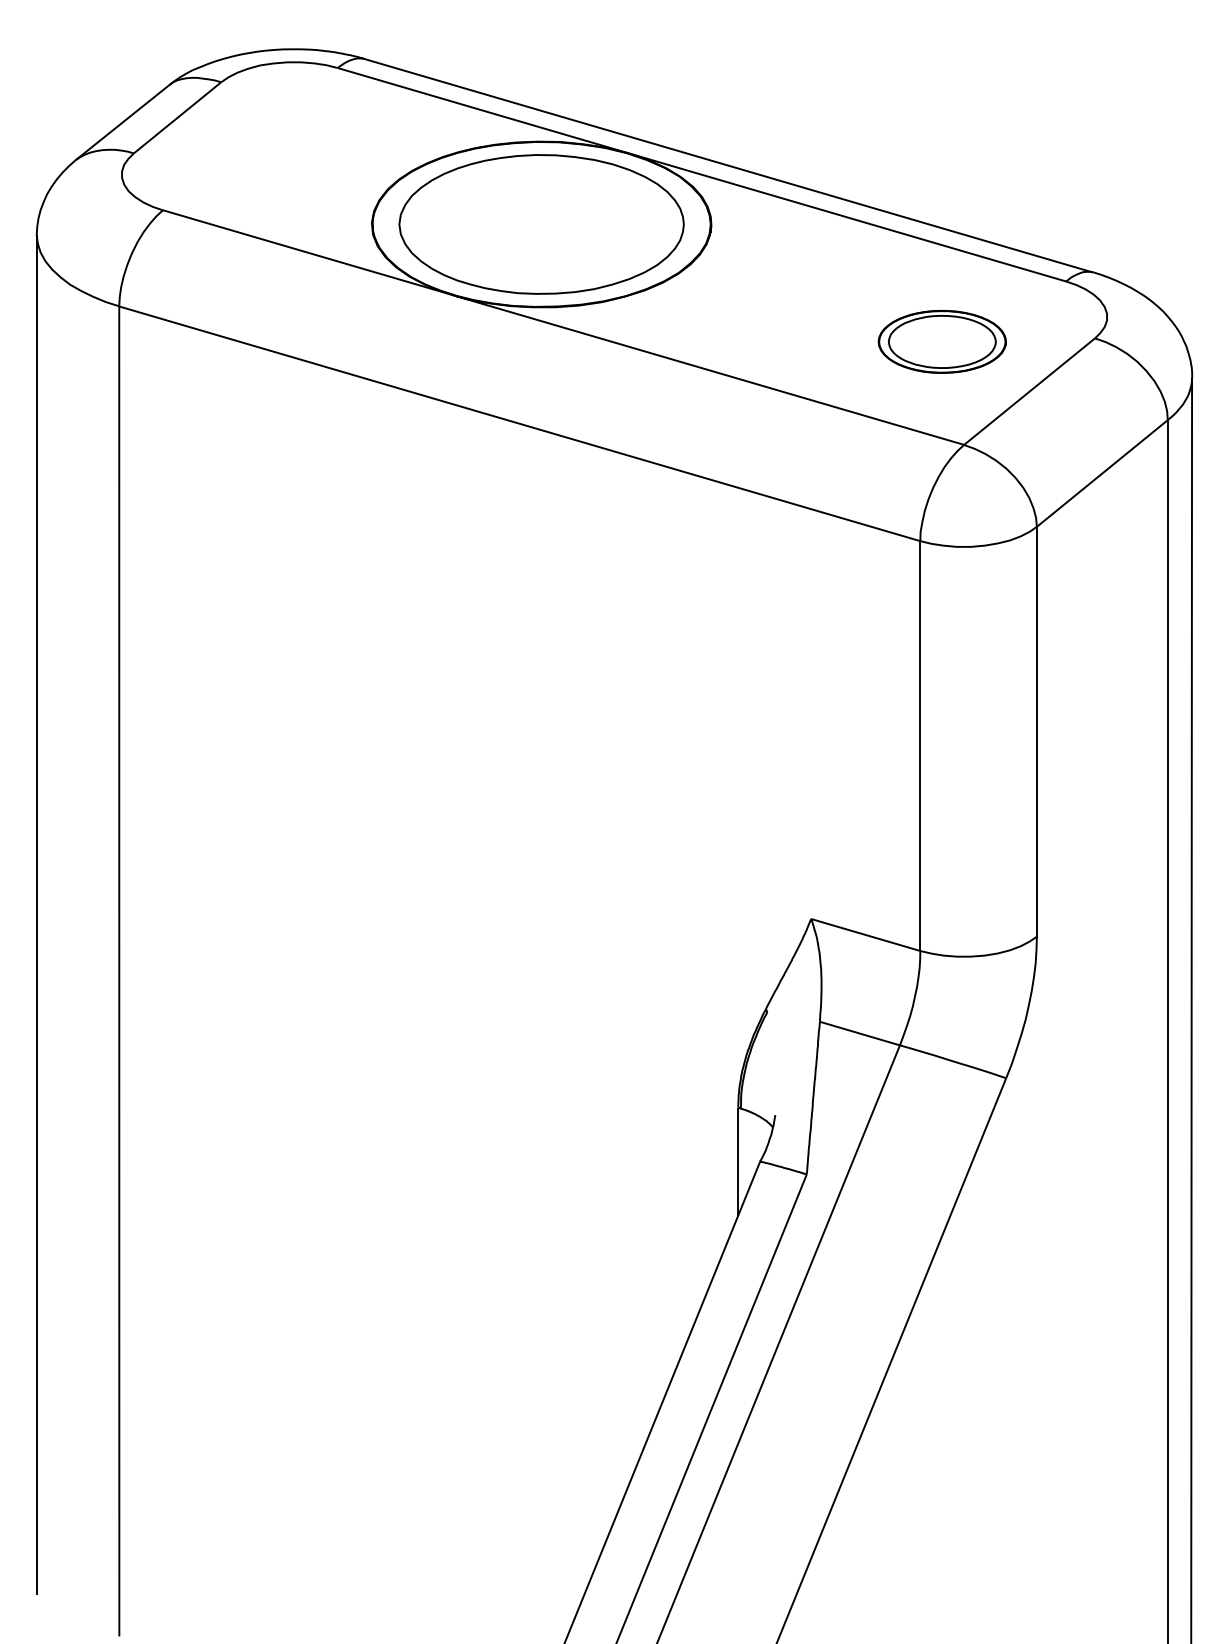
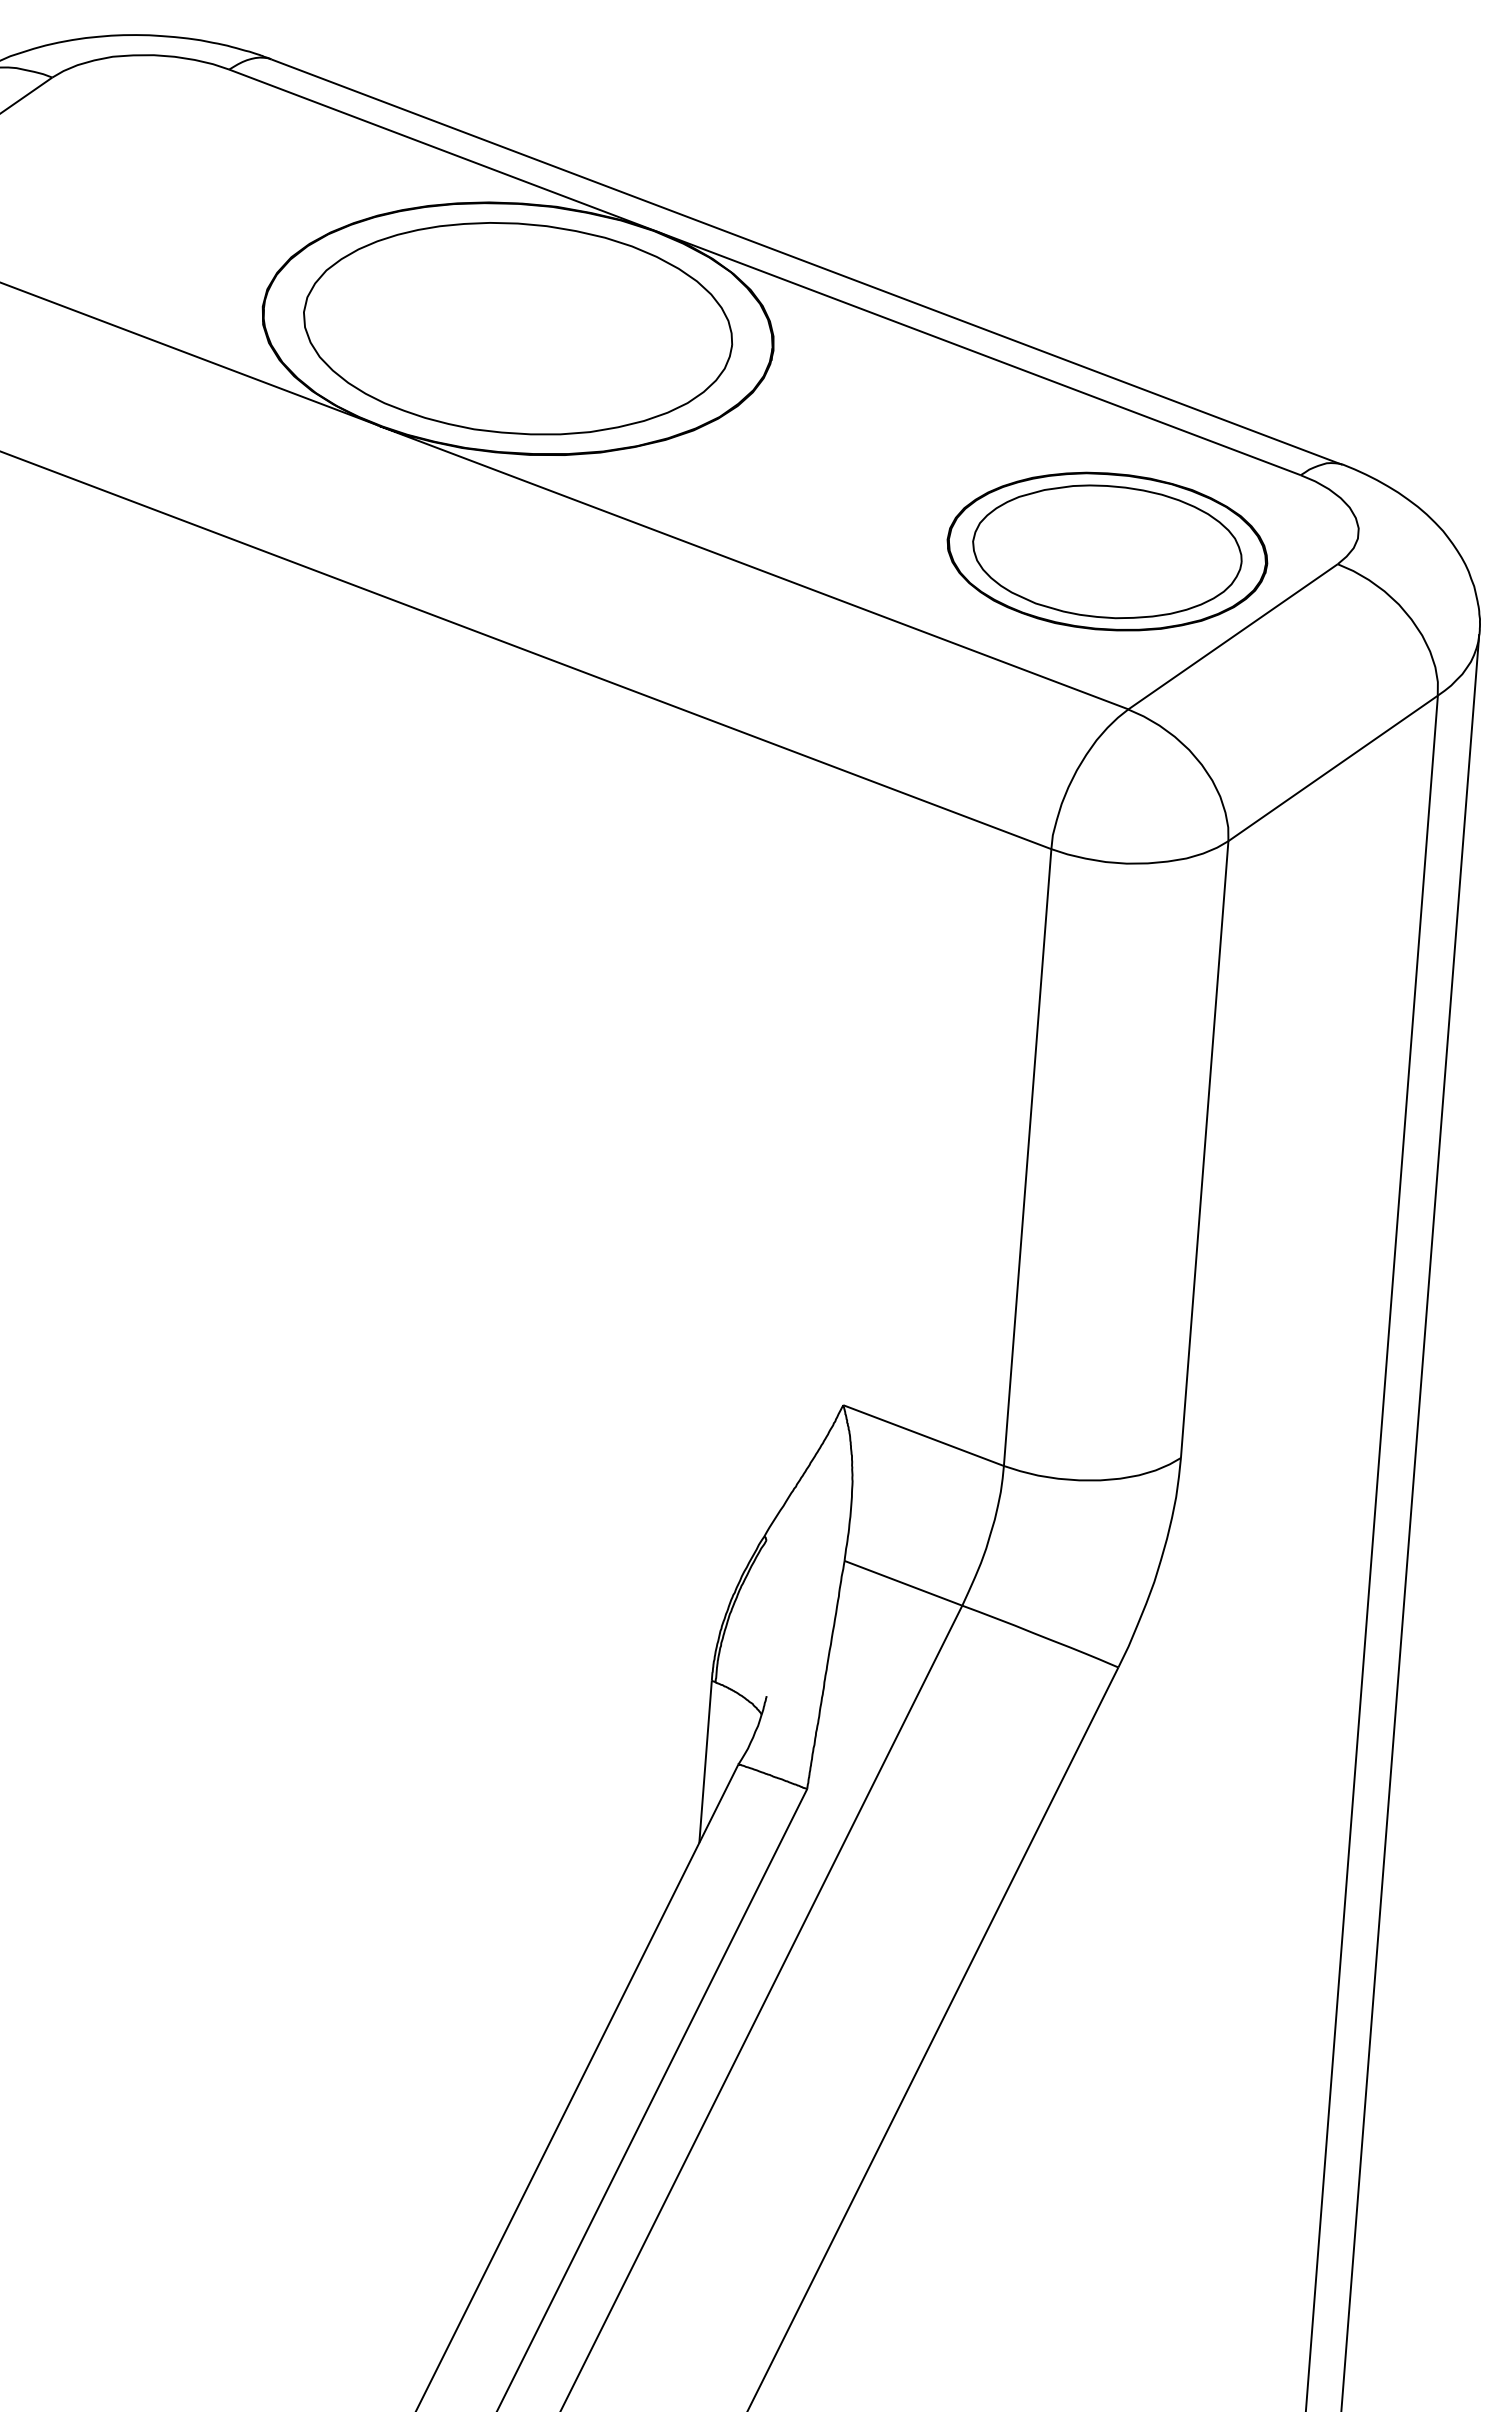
part: (942, 341) -> (1107, 551), size x1.67

